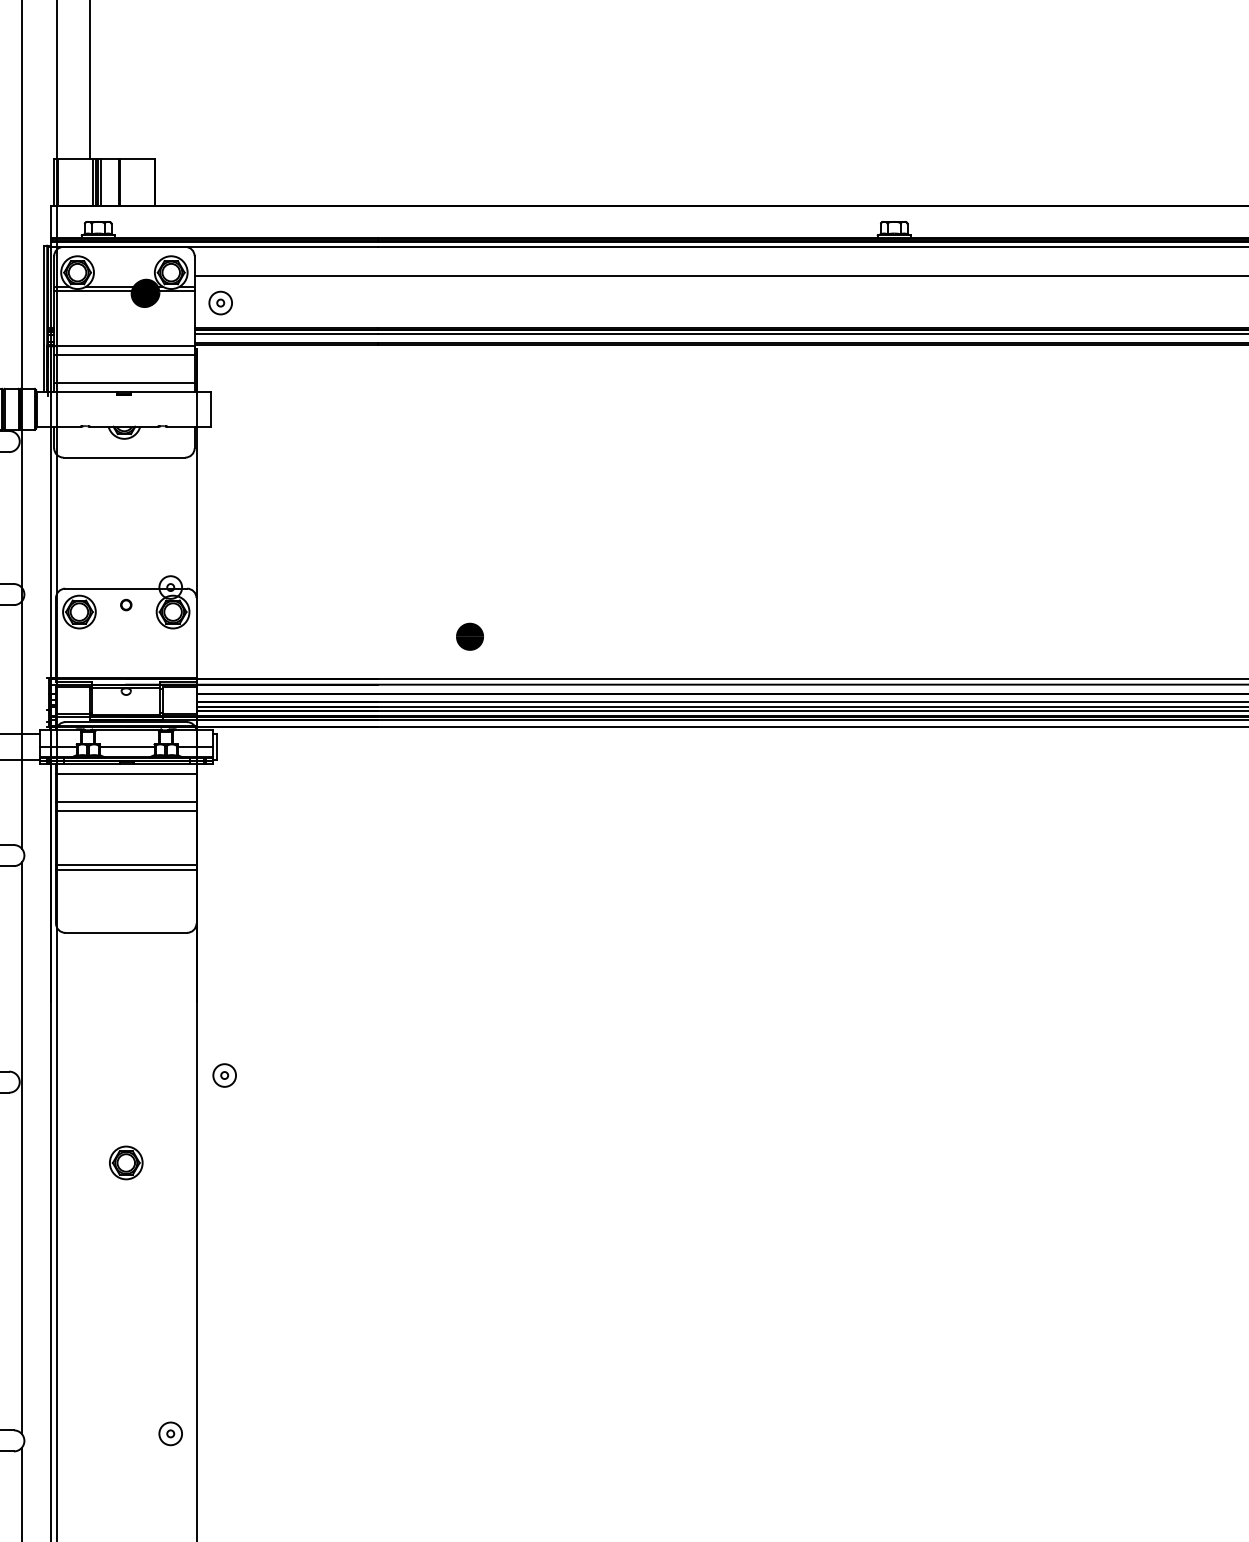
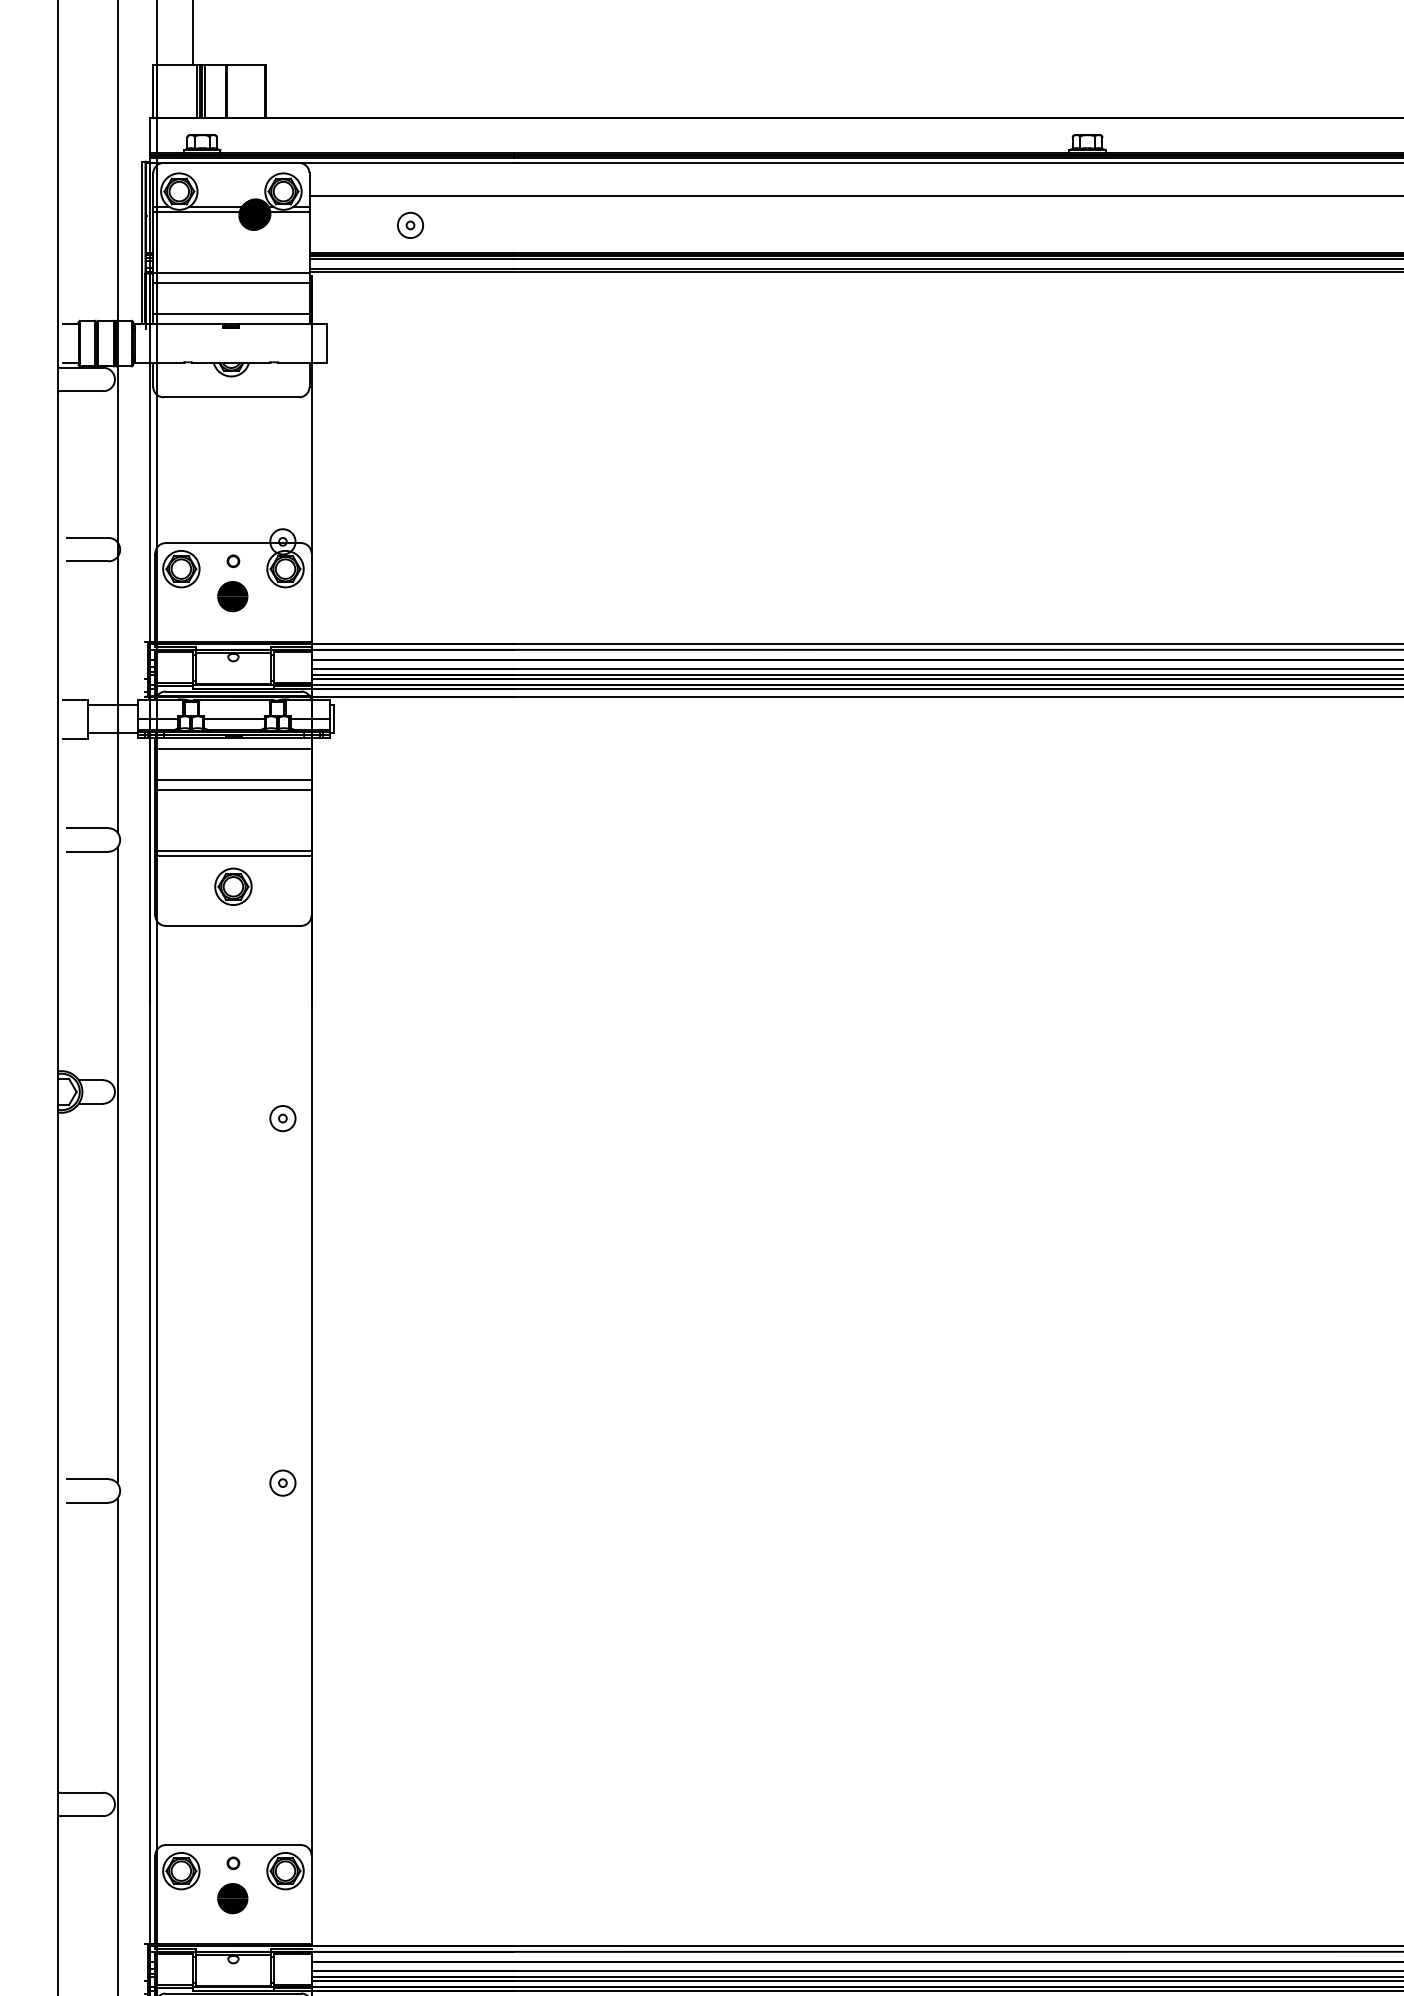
part: (220, 302) -> (410, 224), moved
part: (469, 636) -> (232, 596), moved
part: (224, 1075) -> (282, 1118), moved
part: (126, 1162) -> (233, 886), moved

